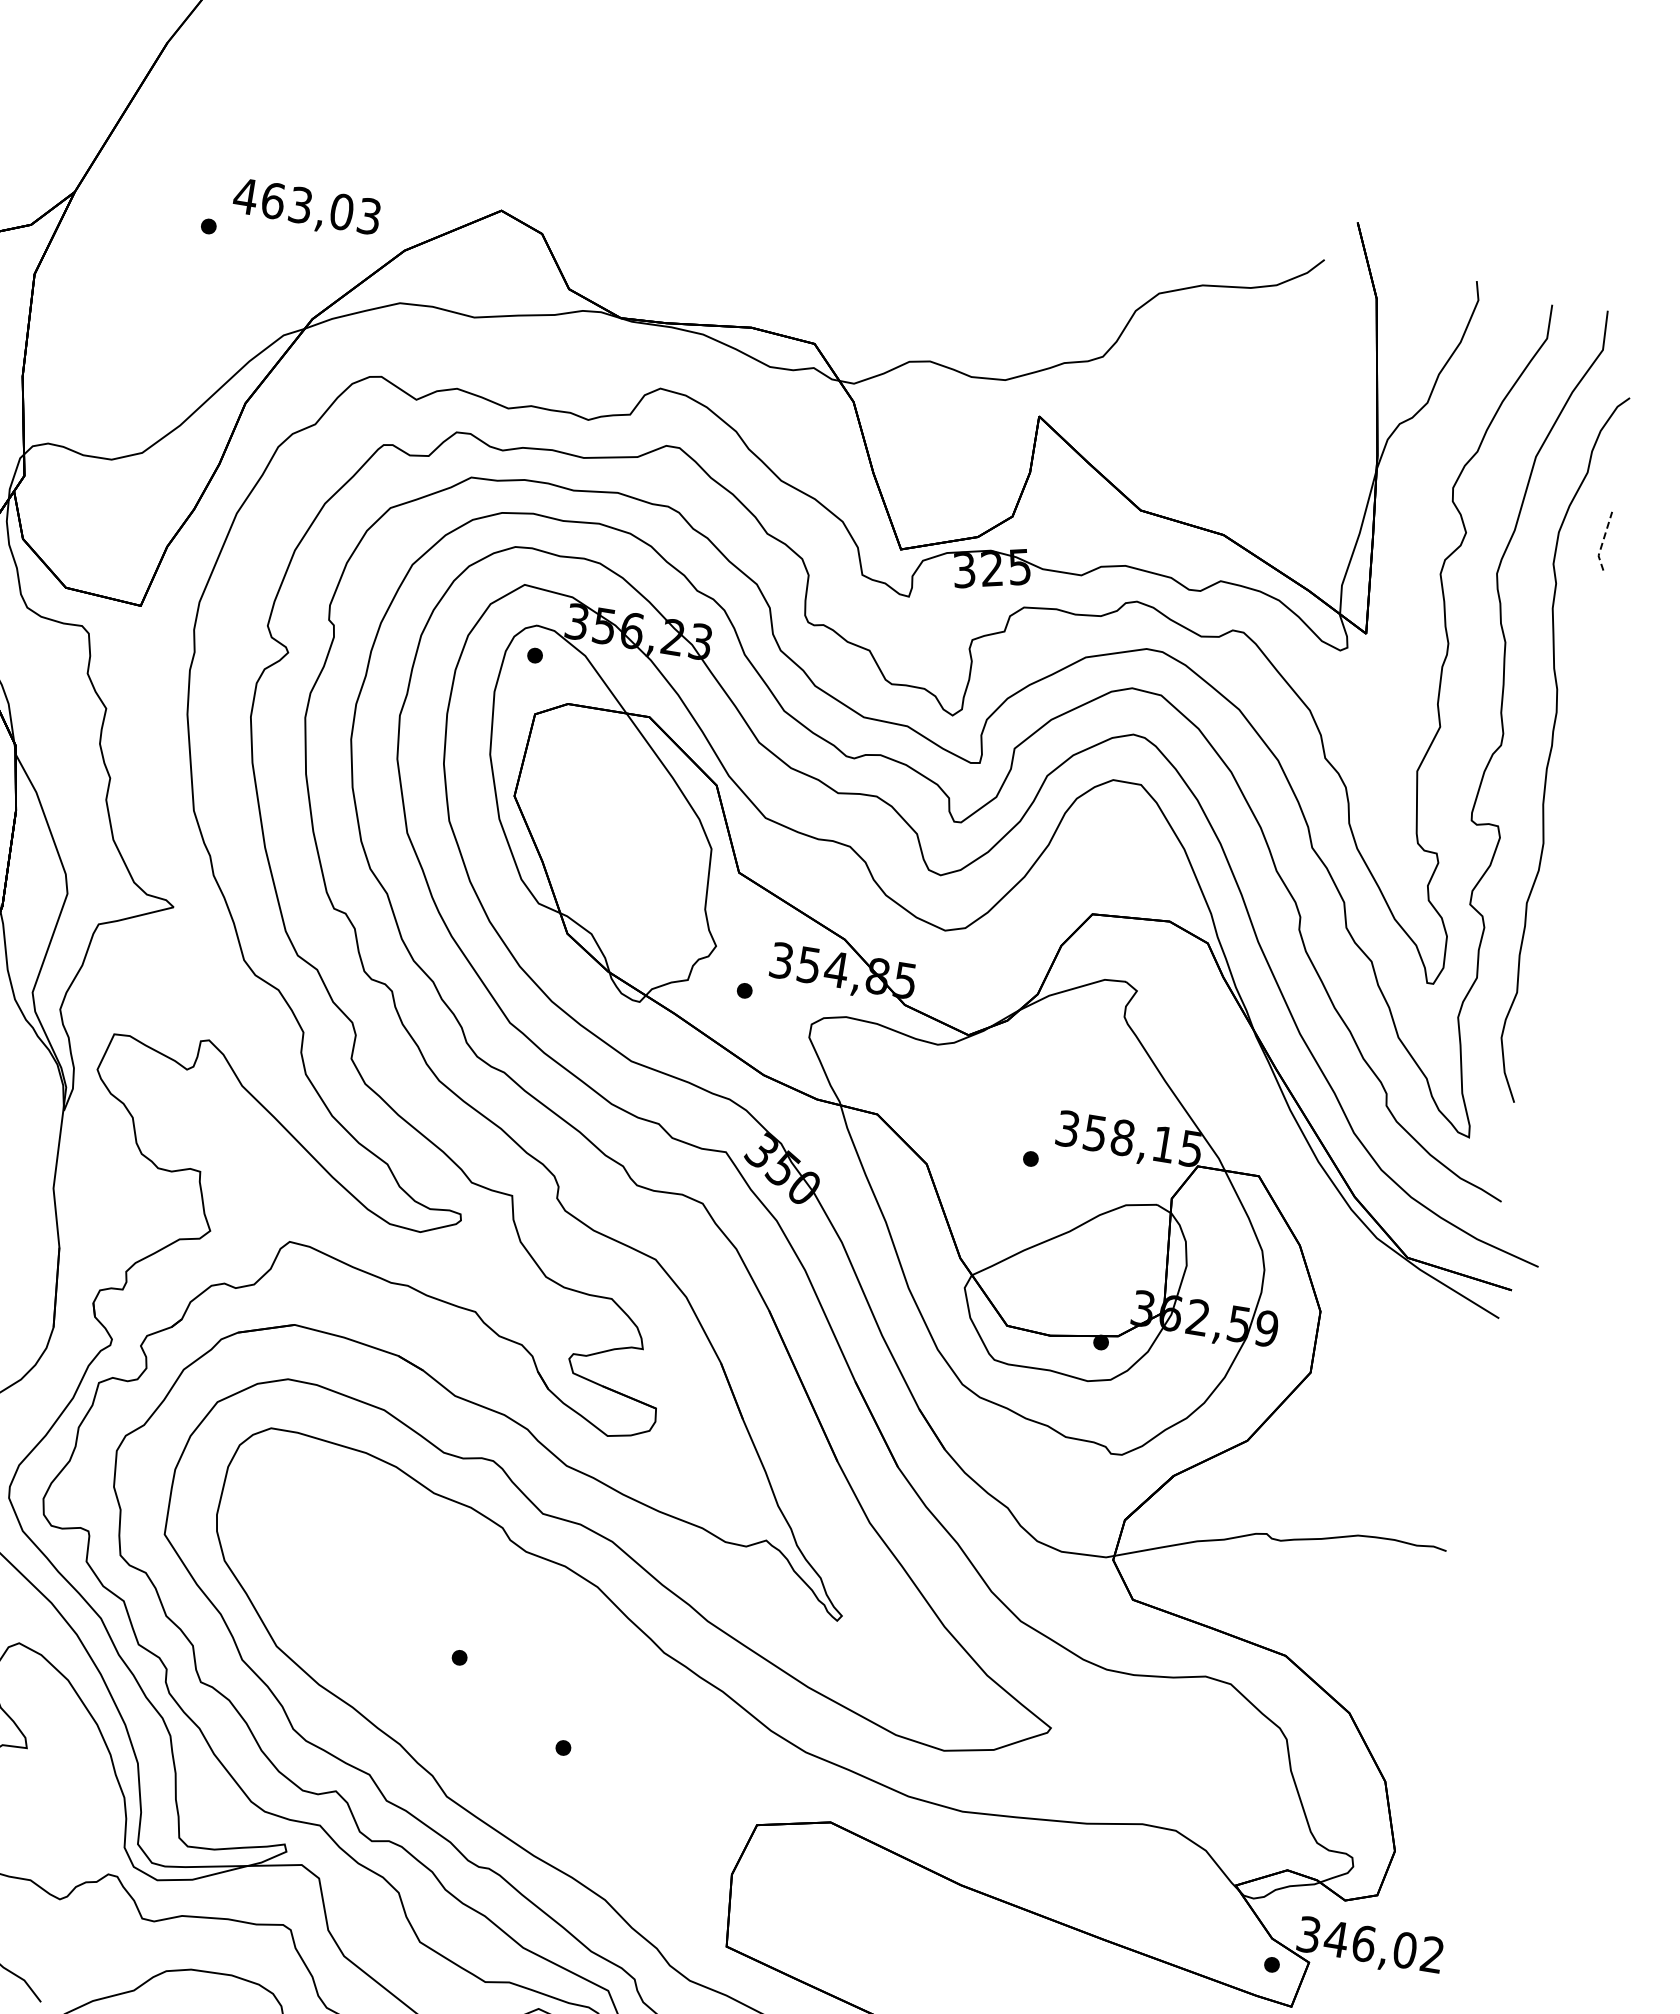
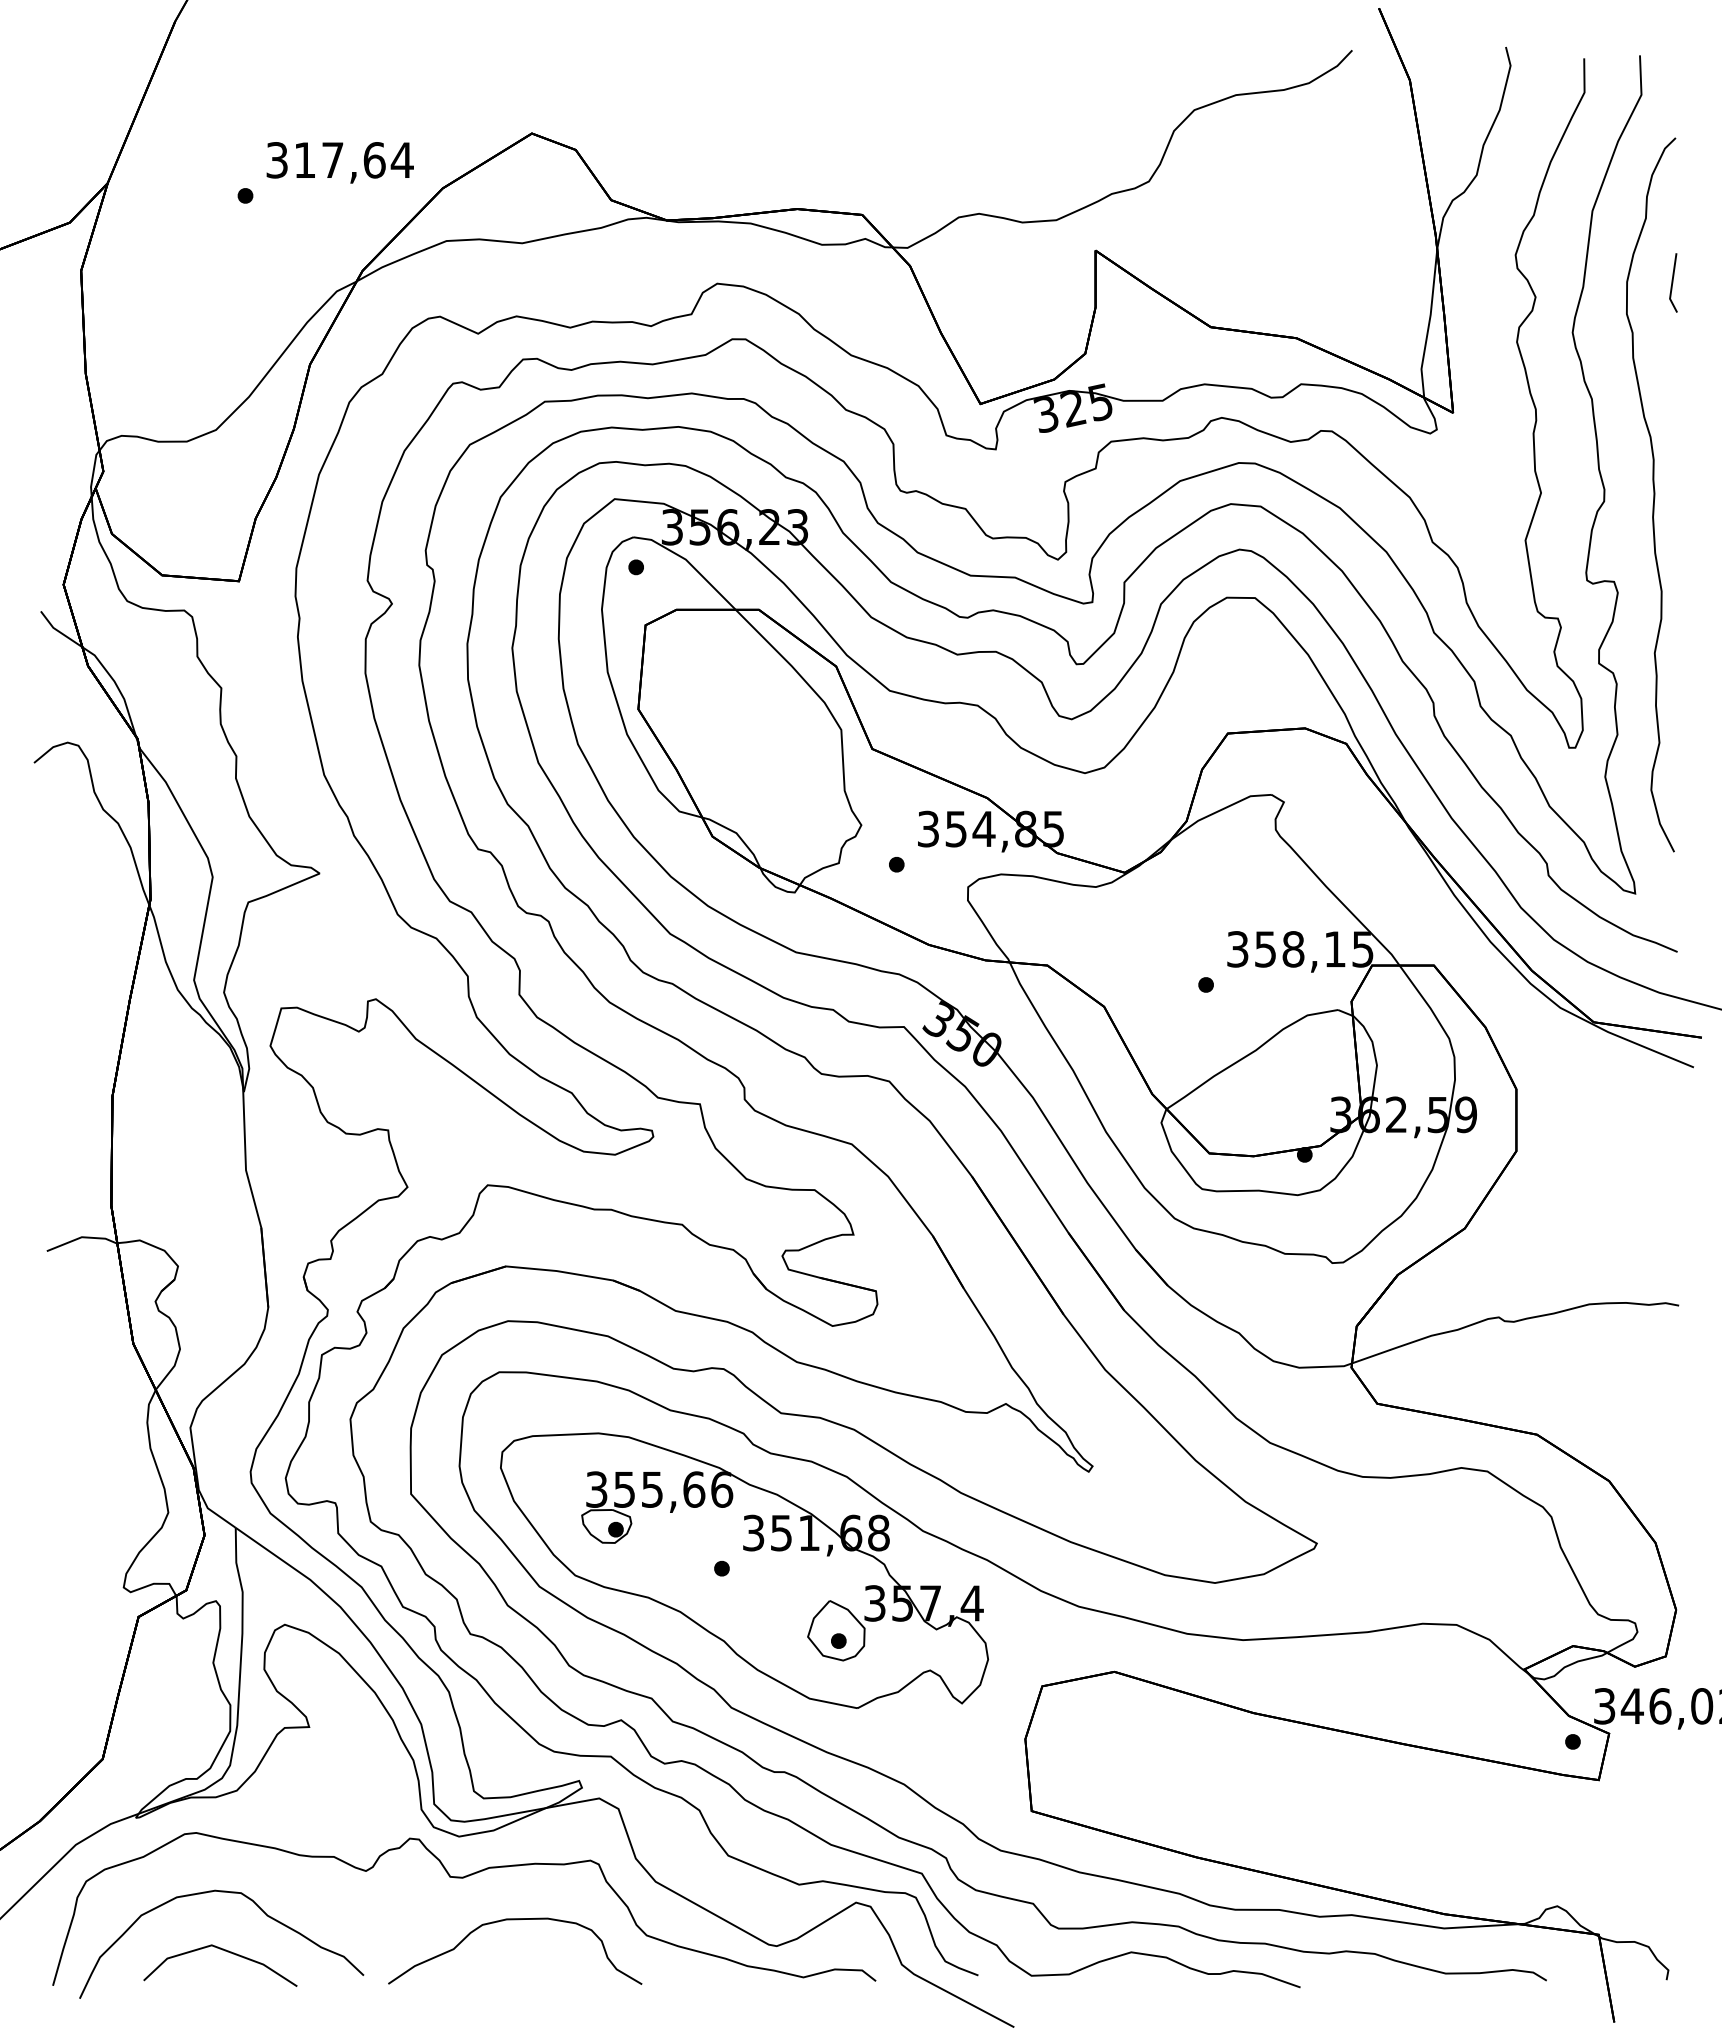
text: (307, 206) -> (339, 160), 463,03 -> 317,64
line: (1603, 542) -> (1672, 284), dashed -> solid
part: (481, 1663) -> (744, 1570), added

